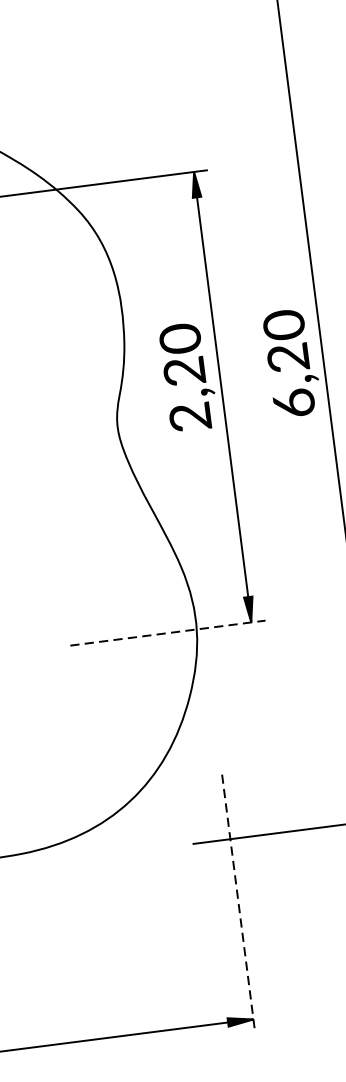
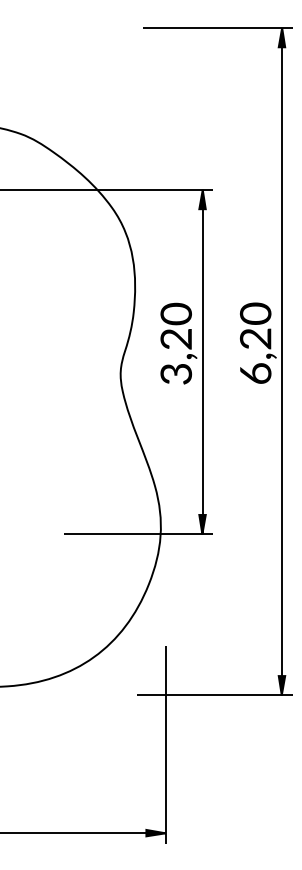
text: (191, 416) -> (177, 373), 2,20 -> 3,20
line: (167, 633) -> (138, 534), dashed -> solid
line: (238, 903) -> (165, 744), dashed -> solid

